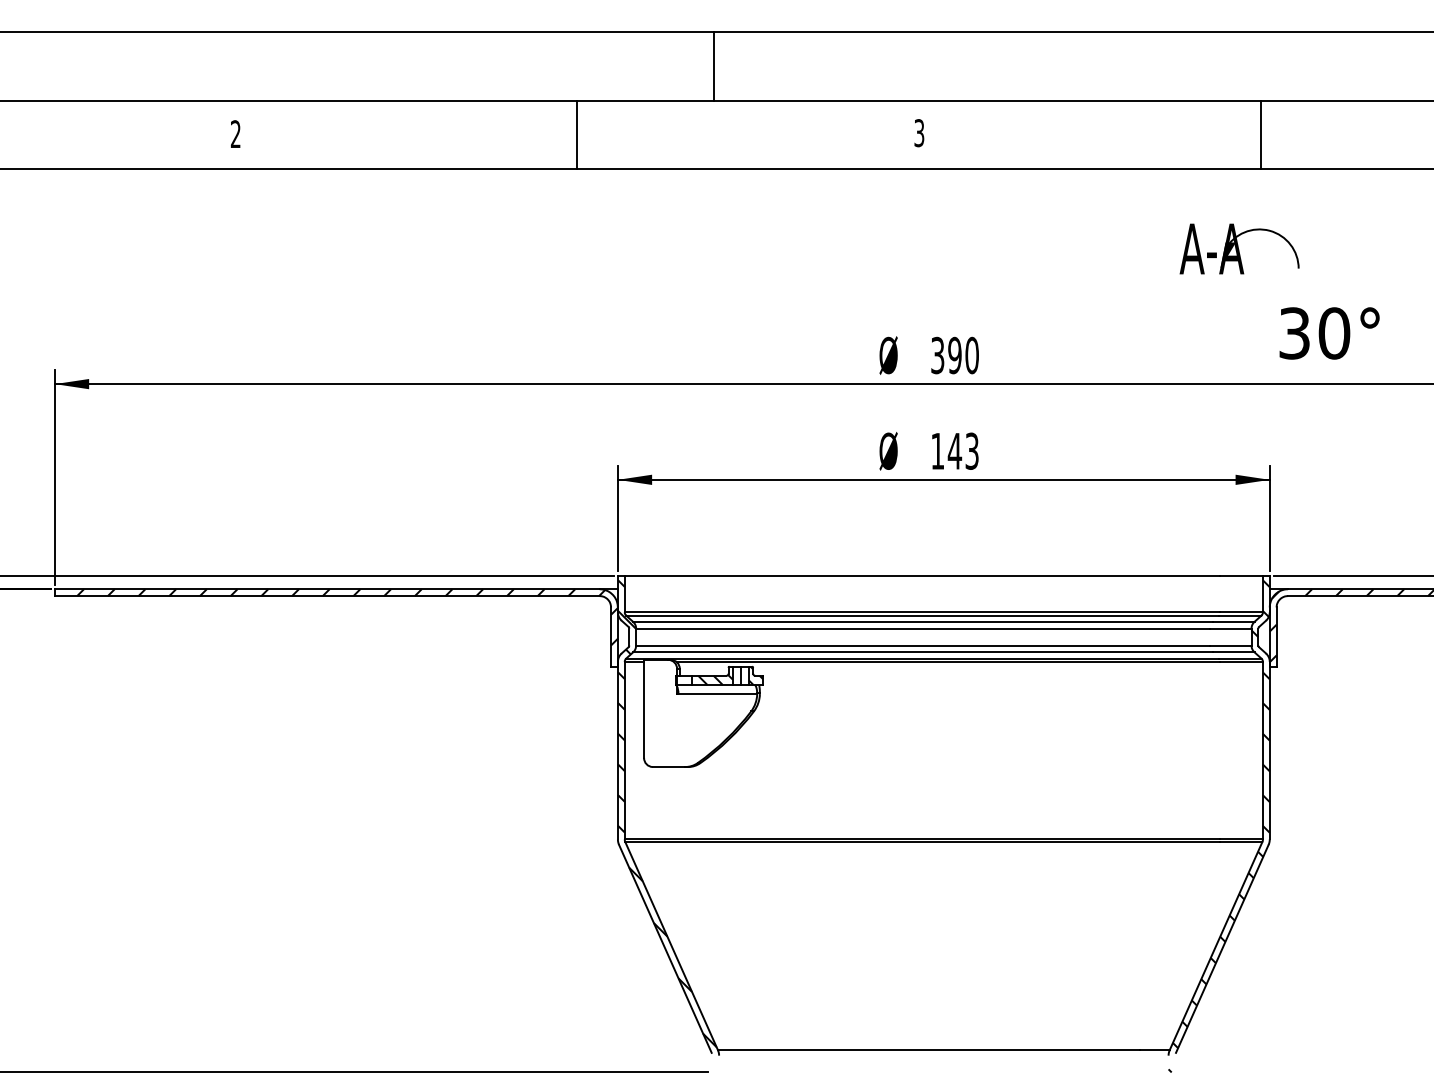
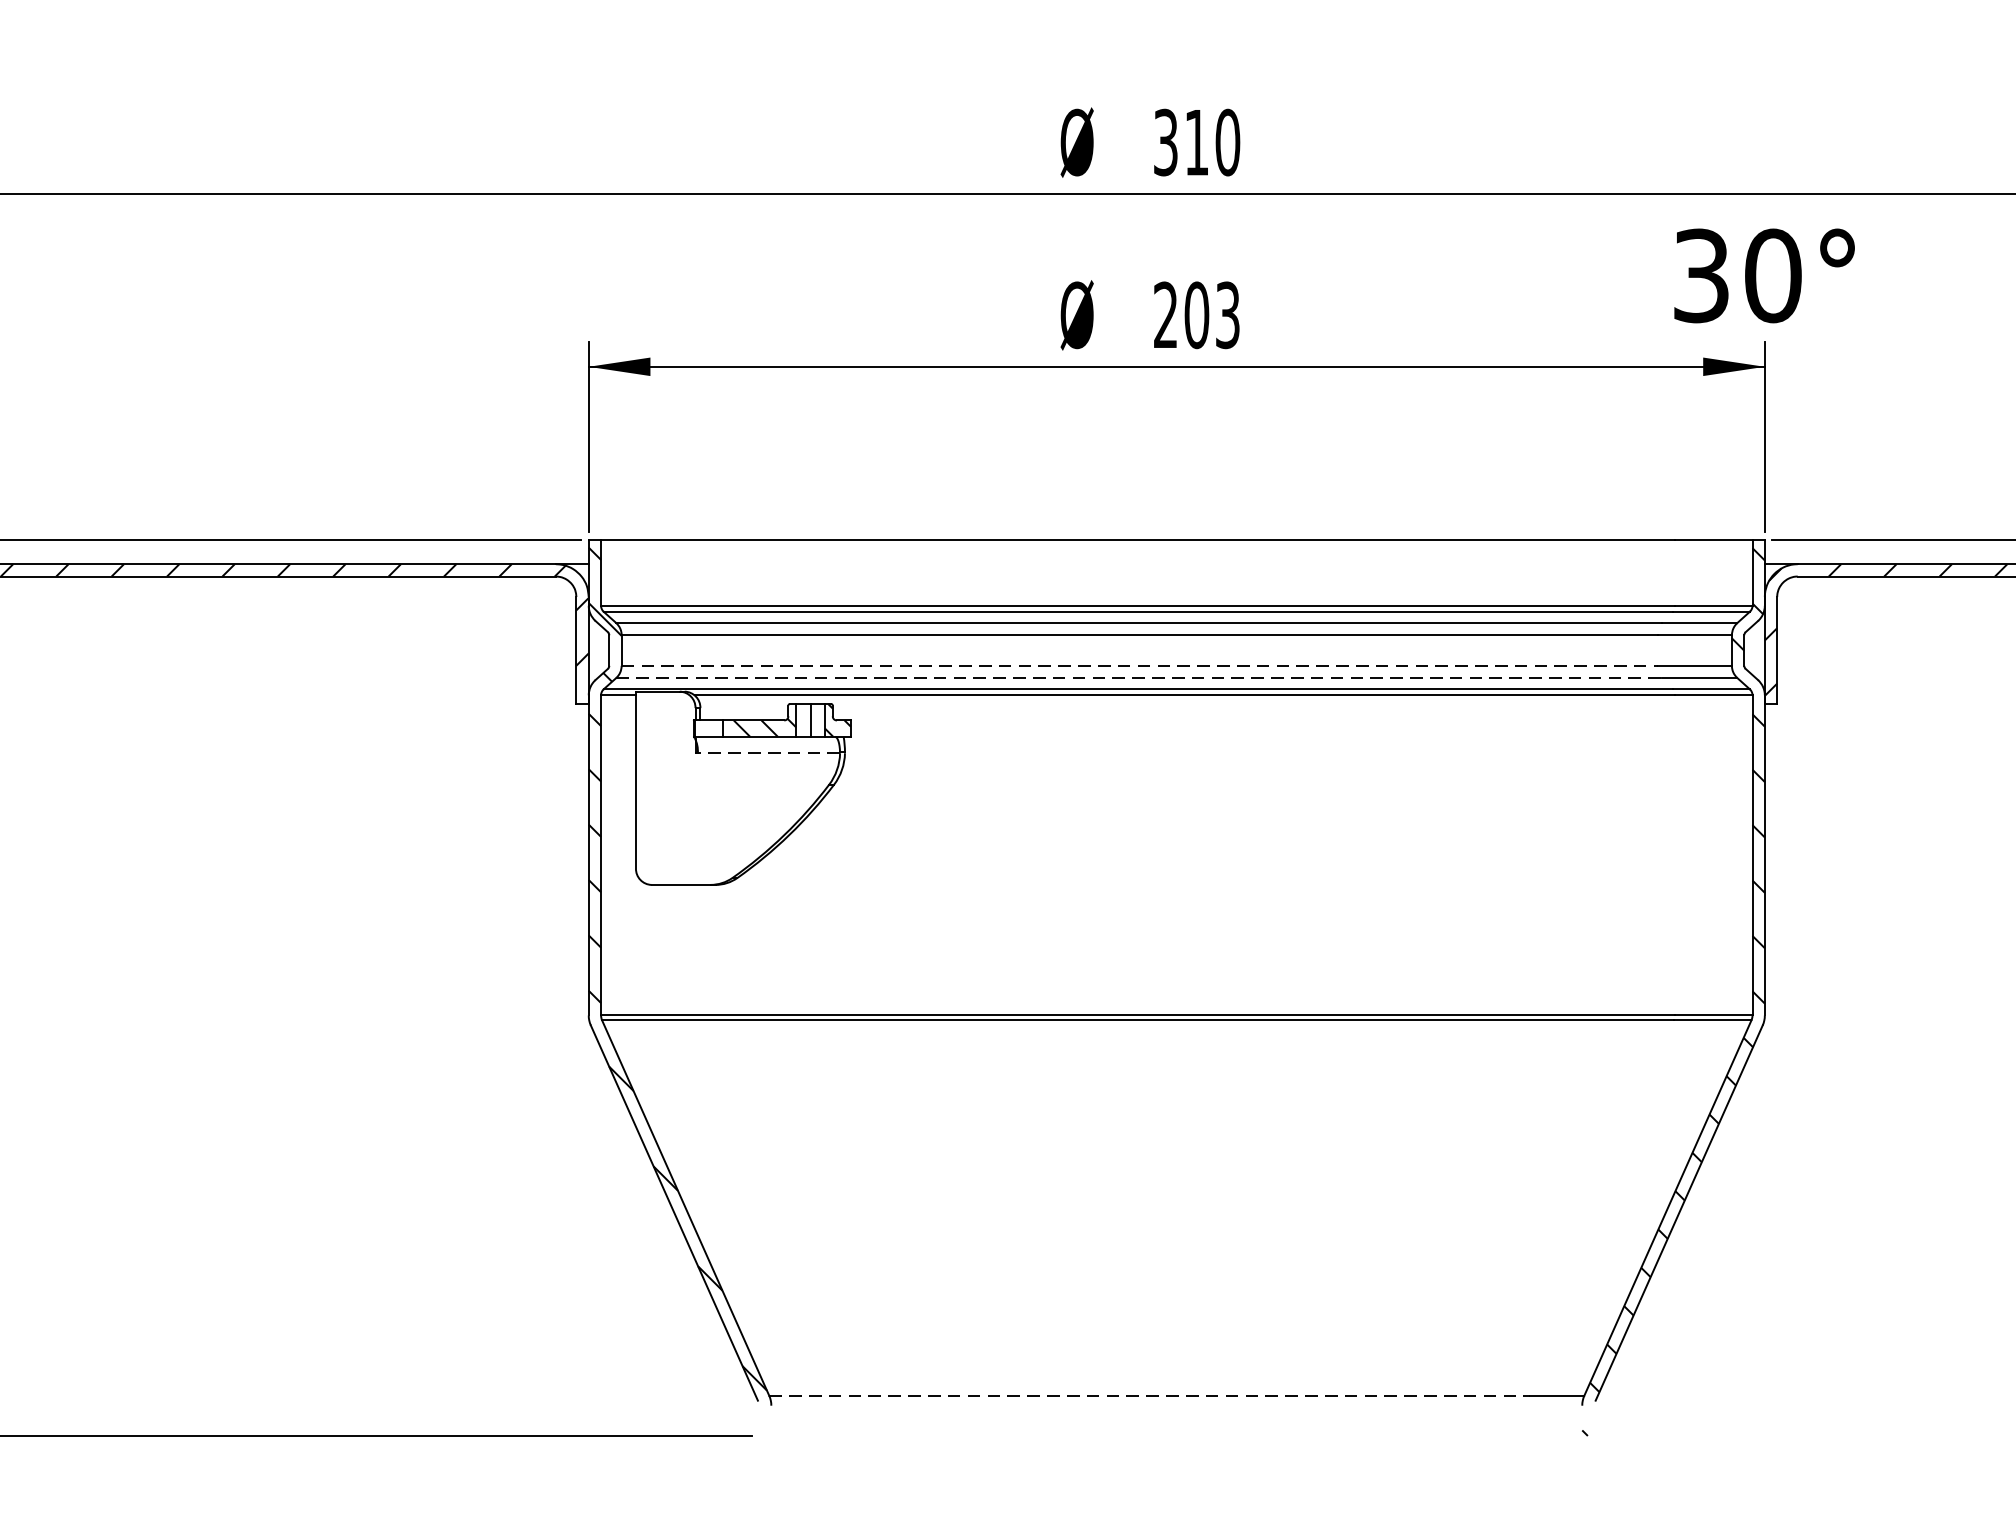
text: (1329, 333) -> (1764, 275), moved
text: (954, 355) -> (1196, 142), 390 -> 310
text: (946, 450) -> (1181, 313), 143 -> 203
line: (923, 645) -> (1140, 665), solid -> dashed
line: (923, 652) -> (1140, 678), solid -> dashed
line: (717, 694) -> (768, 754), solid -> dashed
line: (928, 1050) -> (1149, 1396), solid -> dashed

